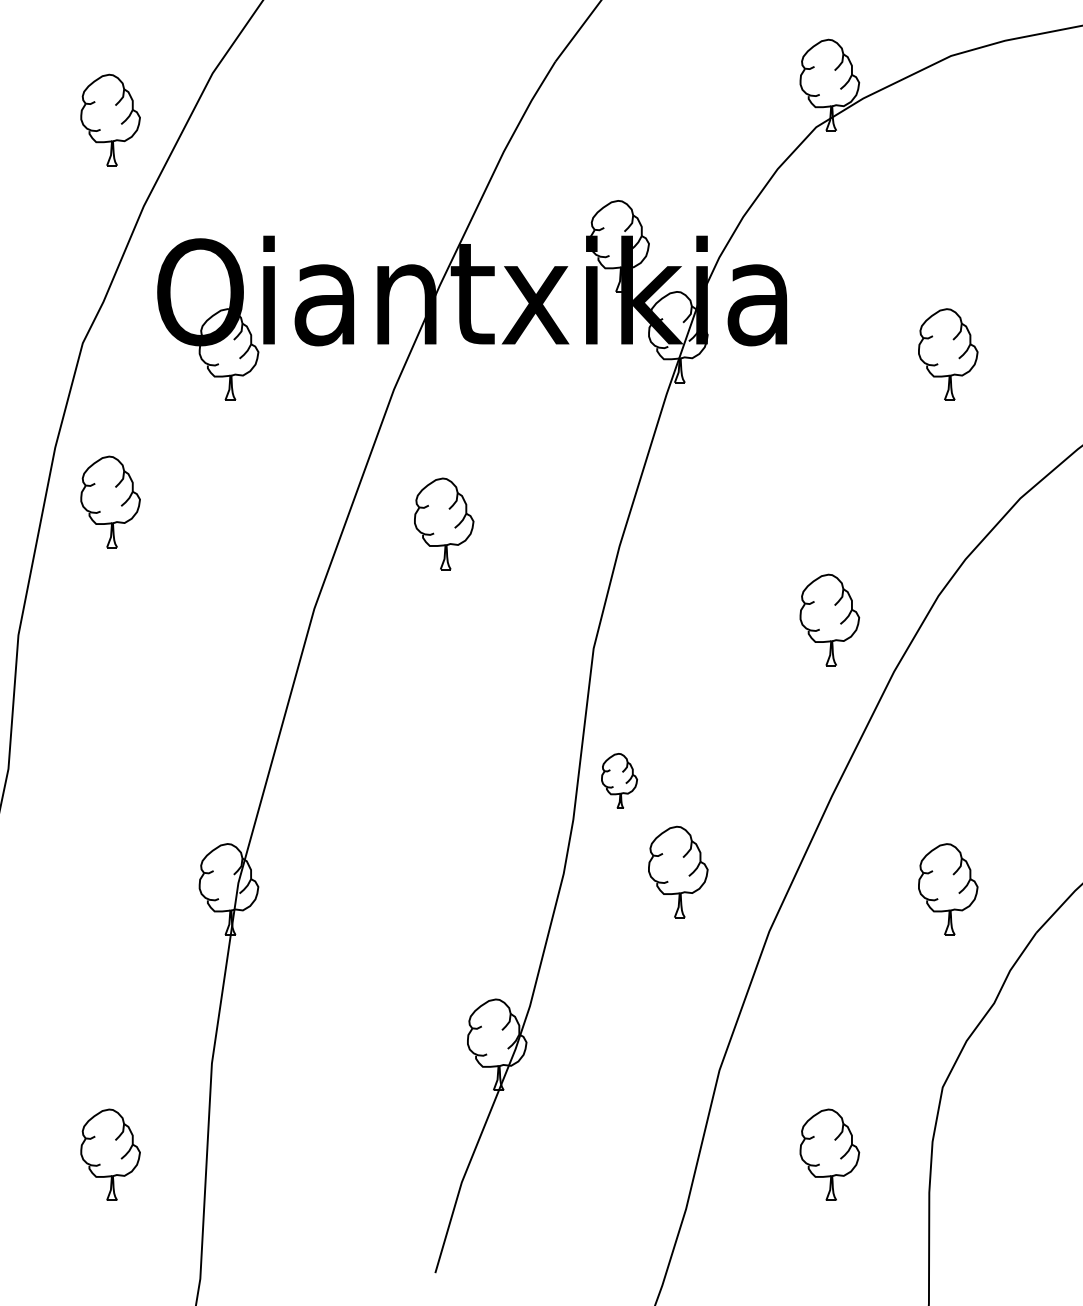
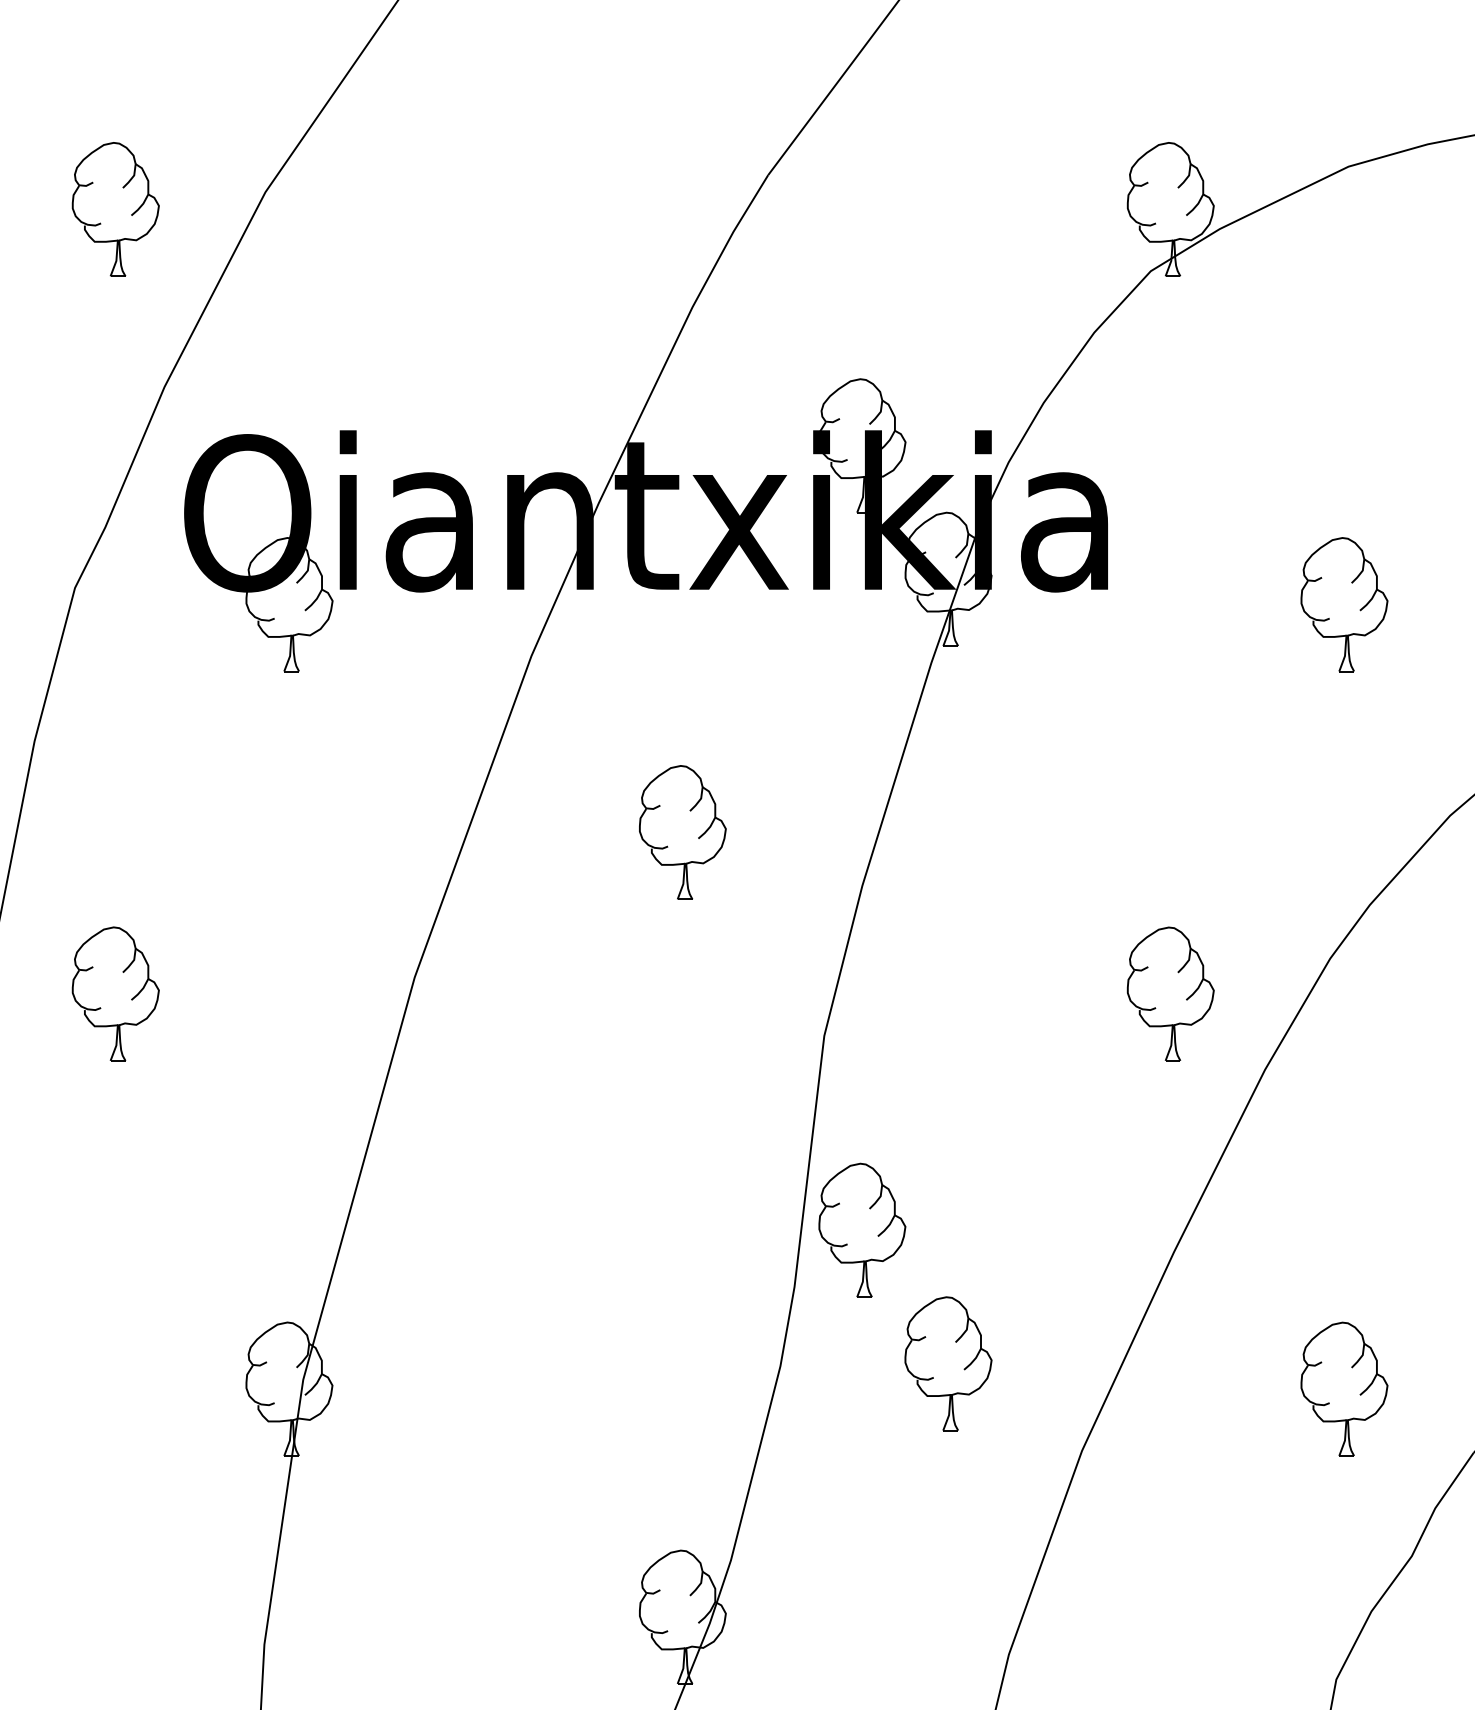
part: (110, 119) -> (115, 208), moved
part: (110, 501) -> (115, 993), moved
part: (444, 523) -> (683, 831), moved
part: (619, 780) -> (862, 1229), size x1.67

